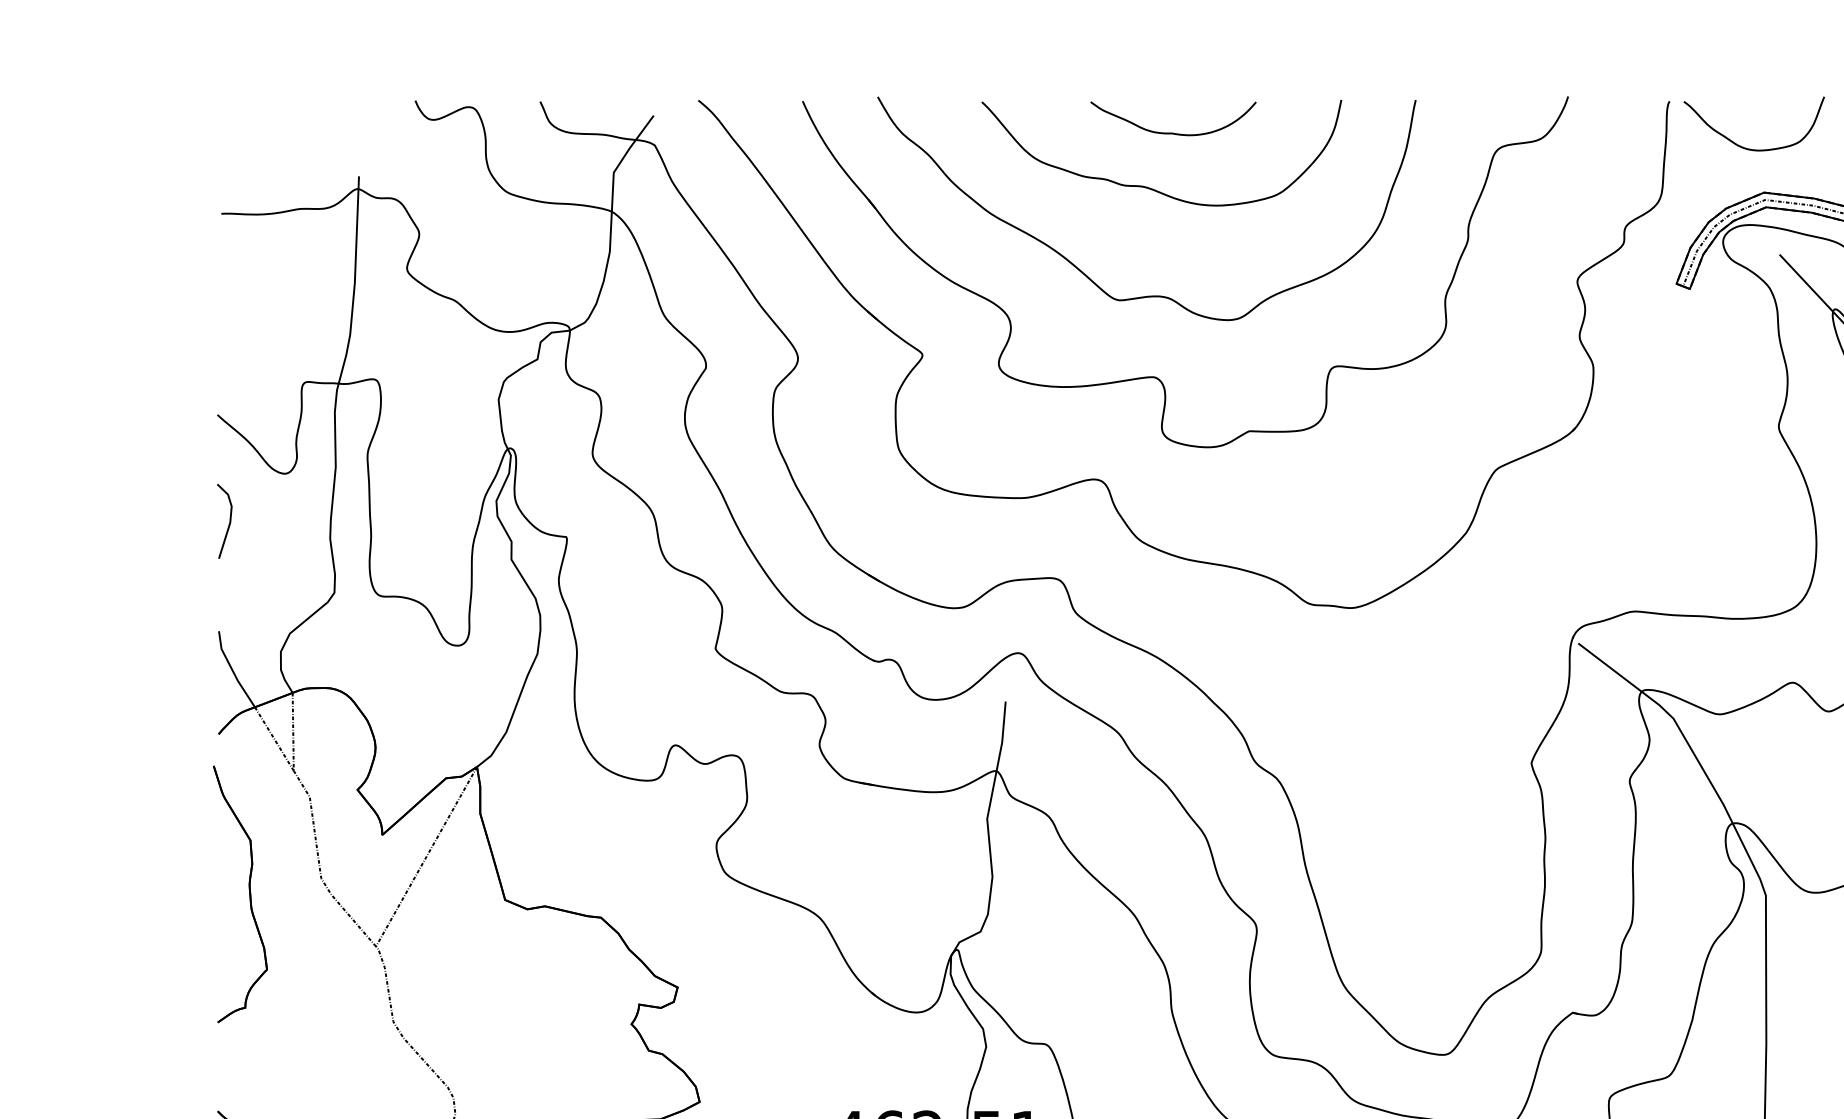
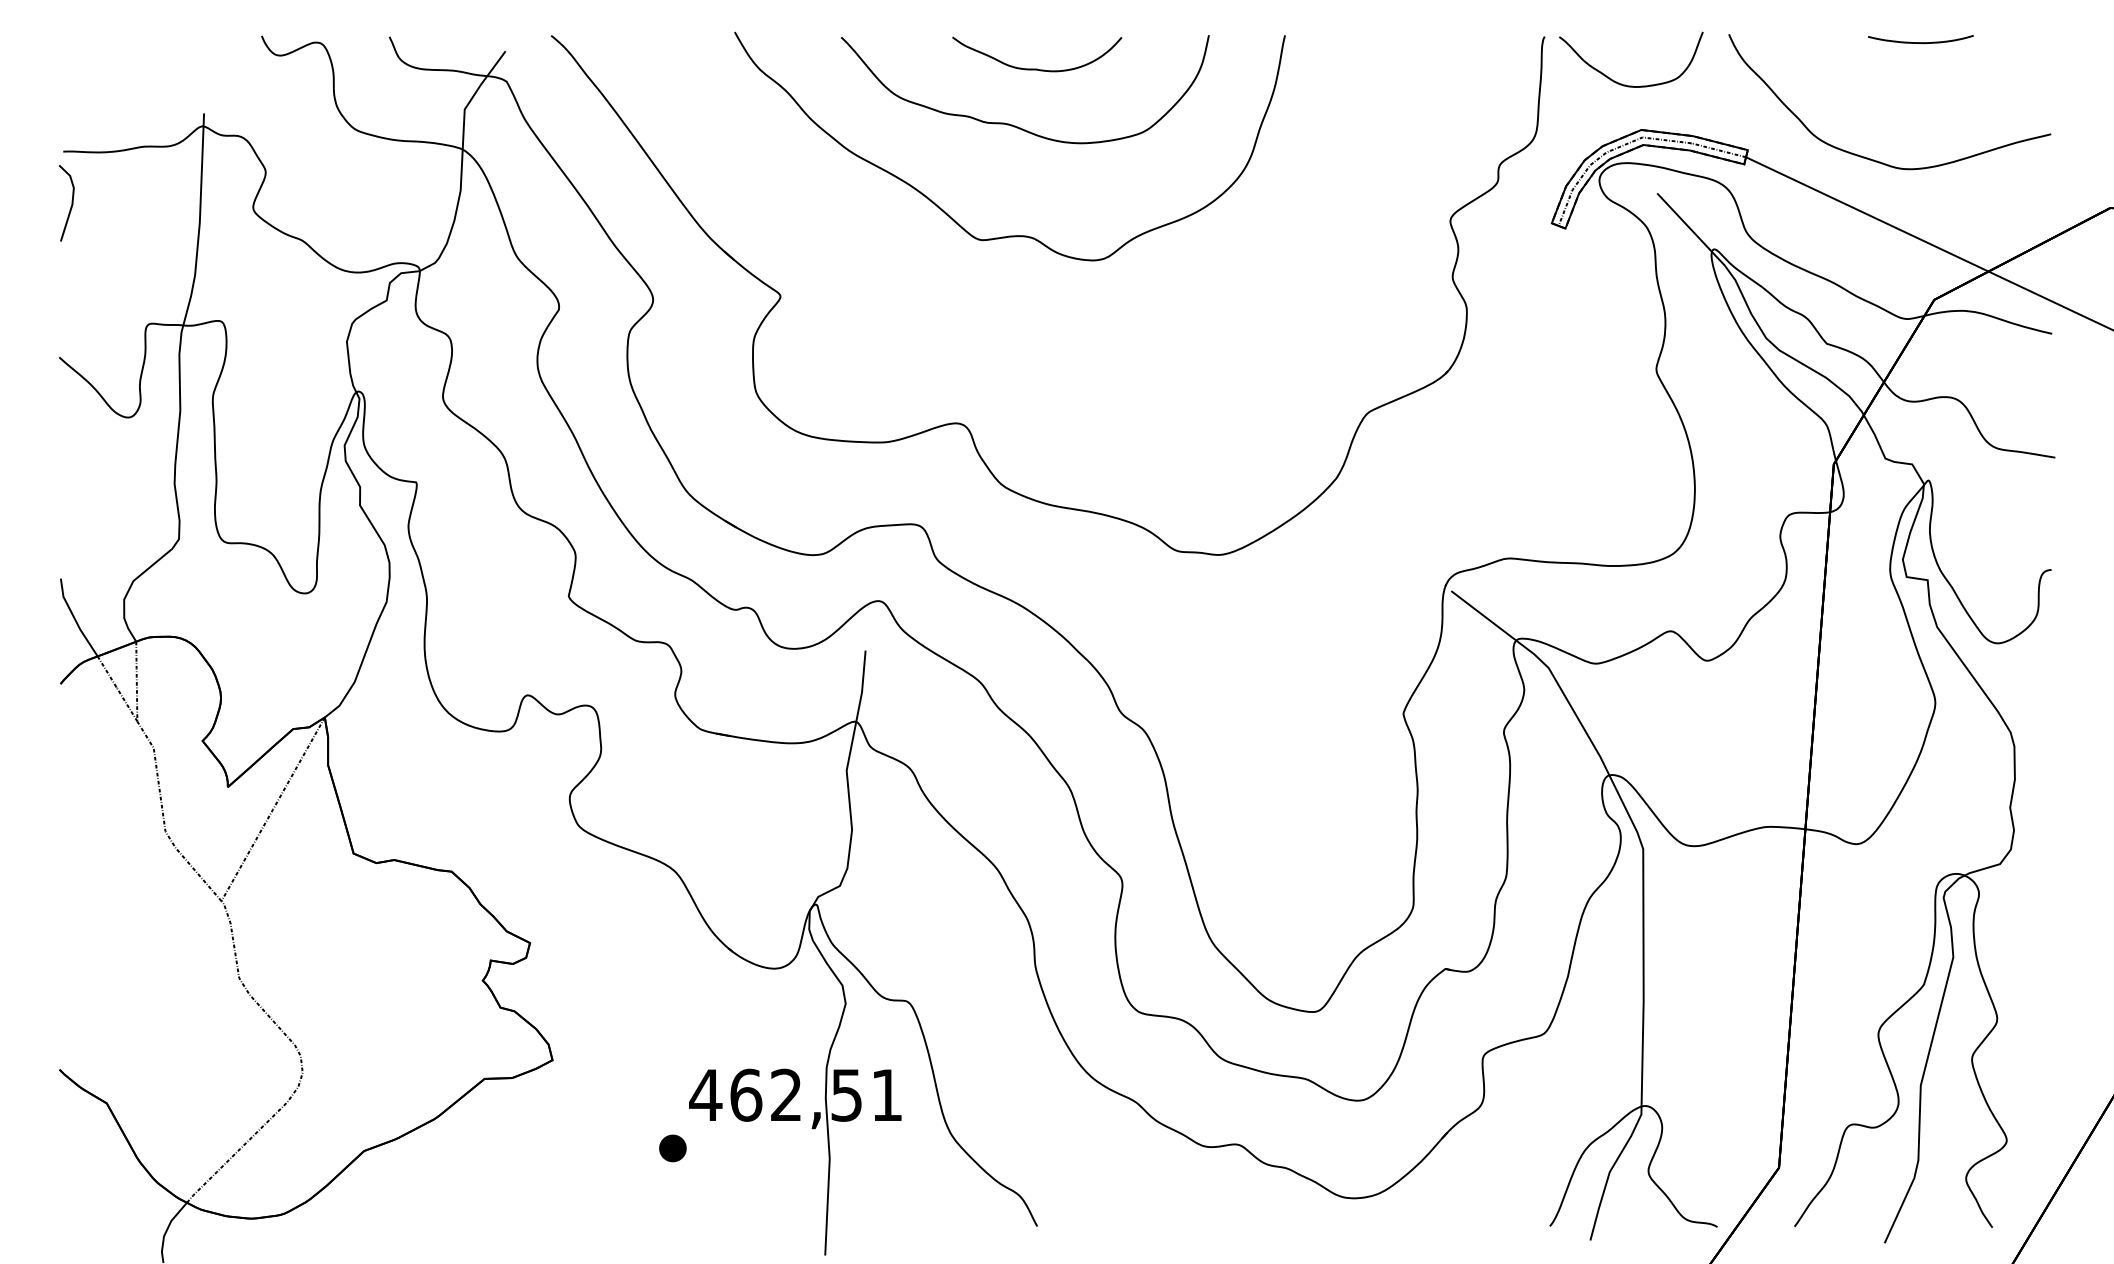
part: (1153, 375) -> (1016, 317), removed
curve: (229, 521) -> (71, 203), moved
part: (248, 894) -> (91, 847), removed

